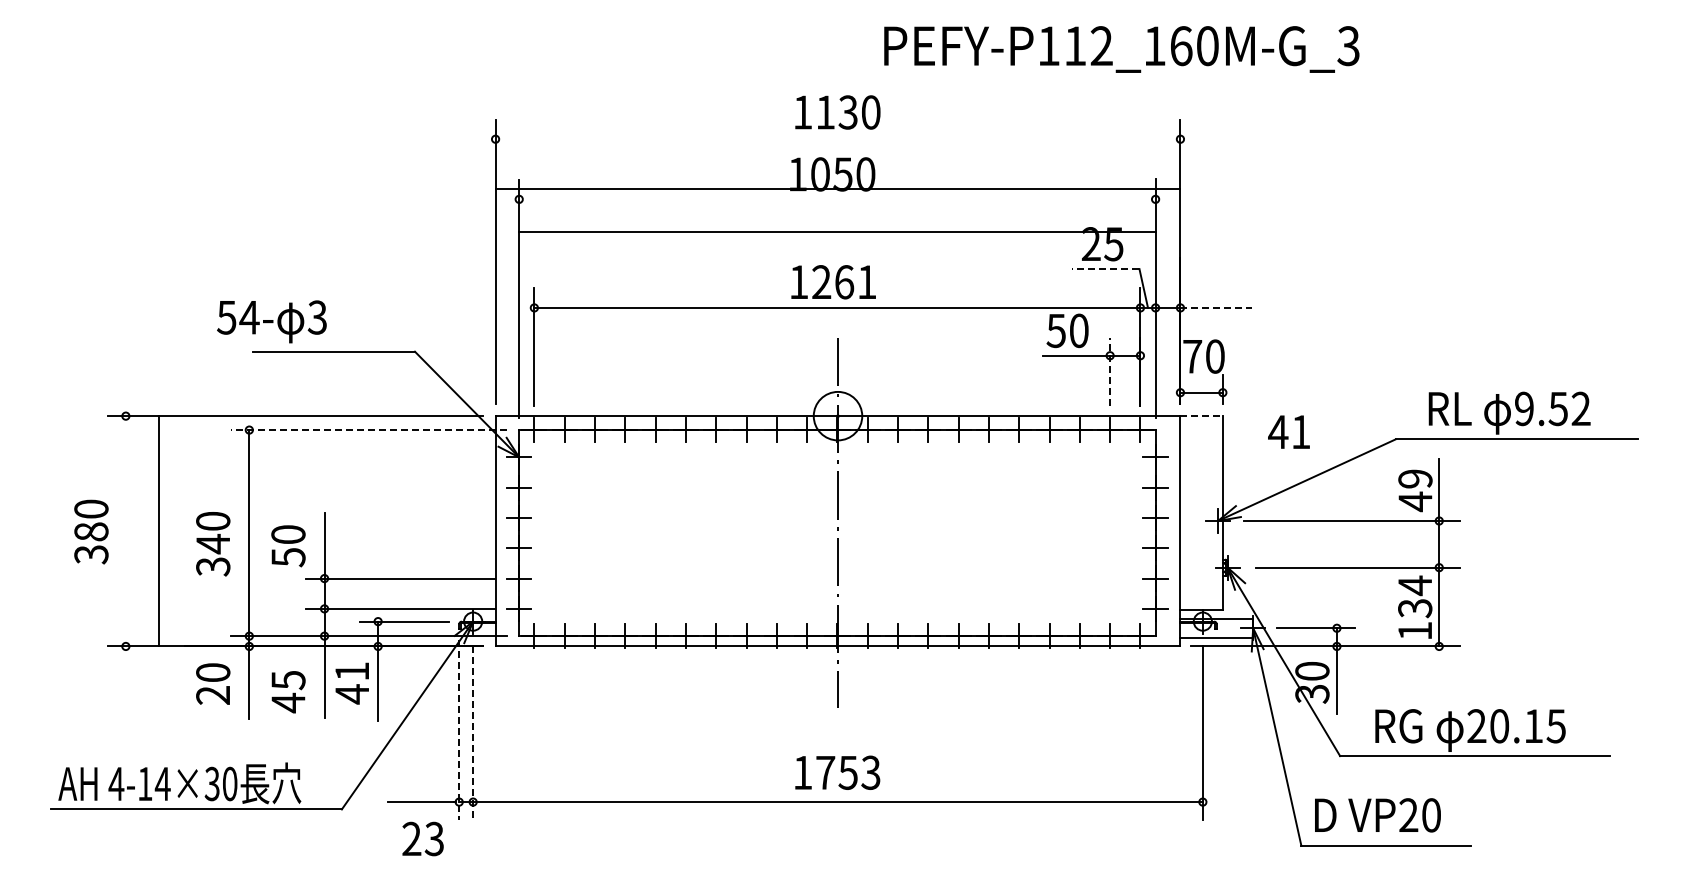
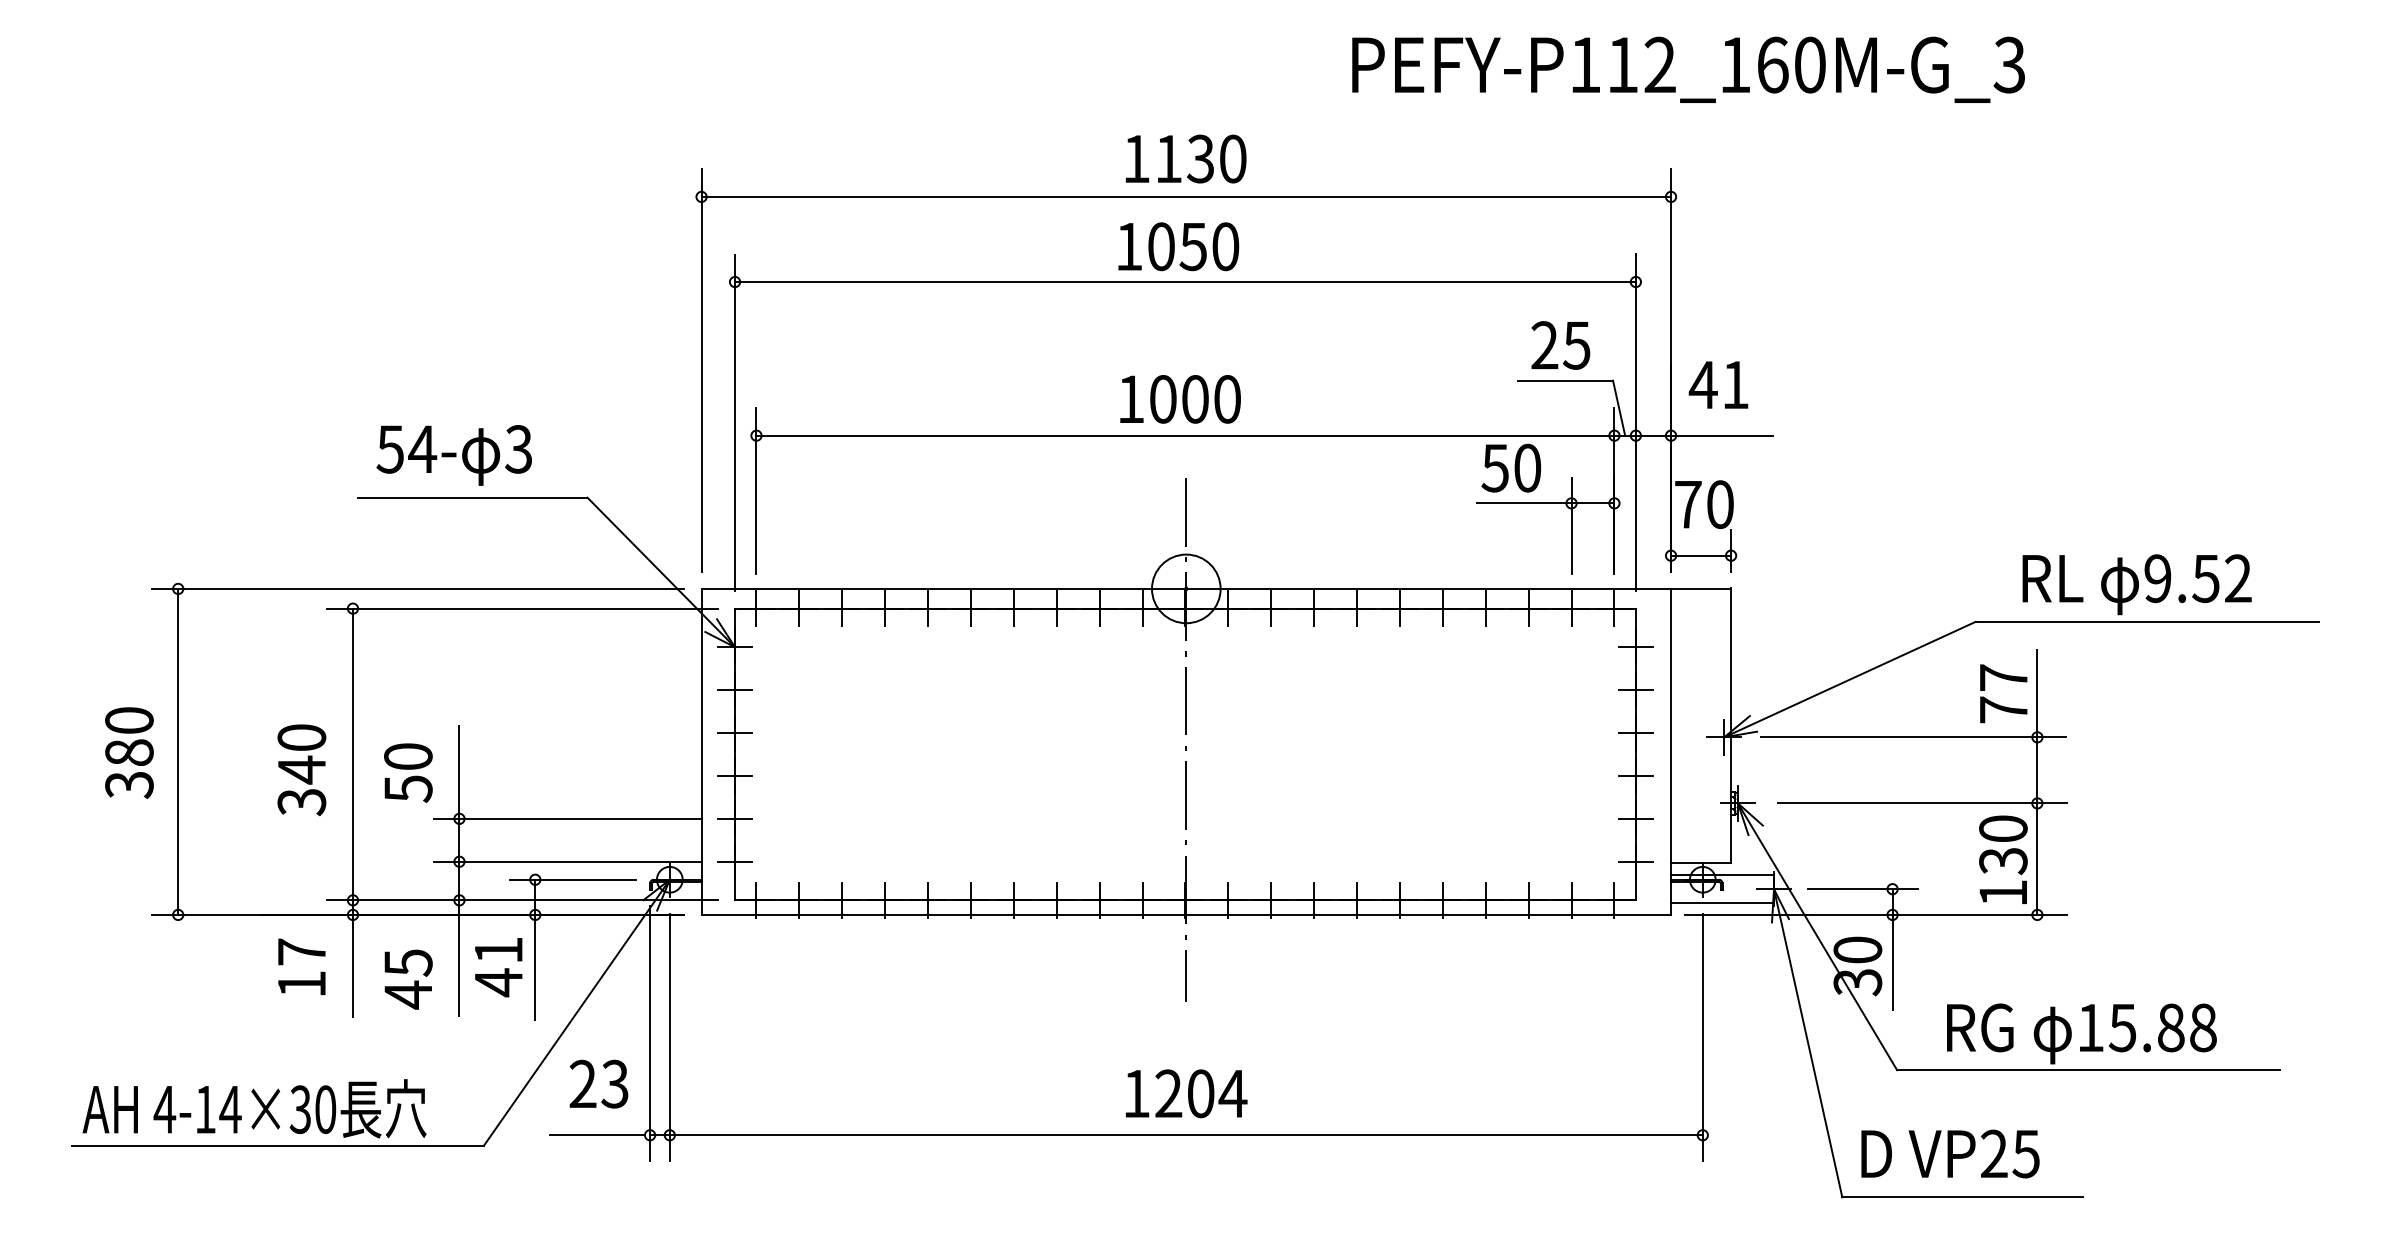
text: (1121, 49) -> (1688, 69), moved
line: (837, 189) -> (1185, 197), moved
line: (837, 232) -> (1185, 282), moved
line: (1105, 269) -> (1564, 381), dashed -> solid
text: (844, 282) -> (1195, 399), 1261 -> 1000
line: (1216, 307) -> (1722, 435), dashed -> solid
text: (271, 321) -> (453, 454), moved
line: (1110, 371) -> (1572, 525), dashed -> solid
line: (1202, 416) -> (1702, 589), dashed -> solid
line: (369, 430) -> (523, 609), dashed -> solid
text: (1288, 431) -> (1717, 384), moved
text: (1415, 490) -> (2003, 694), 49 -> 77
line: (158, 531) -> (177, 752), moved
text: (1415, 585) -> (2003, 828), 134 -> 130
text: (213, 683) -> (302, 967), 20 -> 17
text: (1516, 726) -> (2146, 1028), 20.15 -> 15.88
line: (459, 730) -> (650, 1033), dashed -> solid
line: (473, 733) -> (670, 1038), dashed -> solid
text: (848, 772) -> (1201, 1093), 1753 -> 1204
text: (1430, 815) -> (2025, 1154), VP20 -> VP25
text: (422, 838) -> (598, 1083), moved

